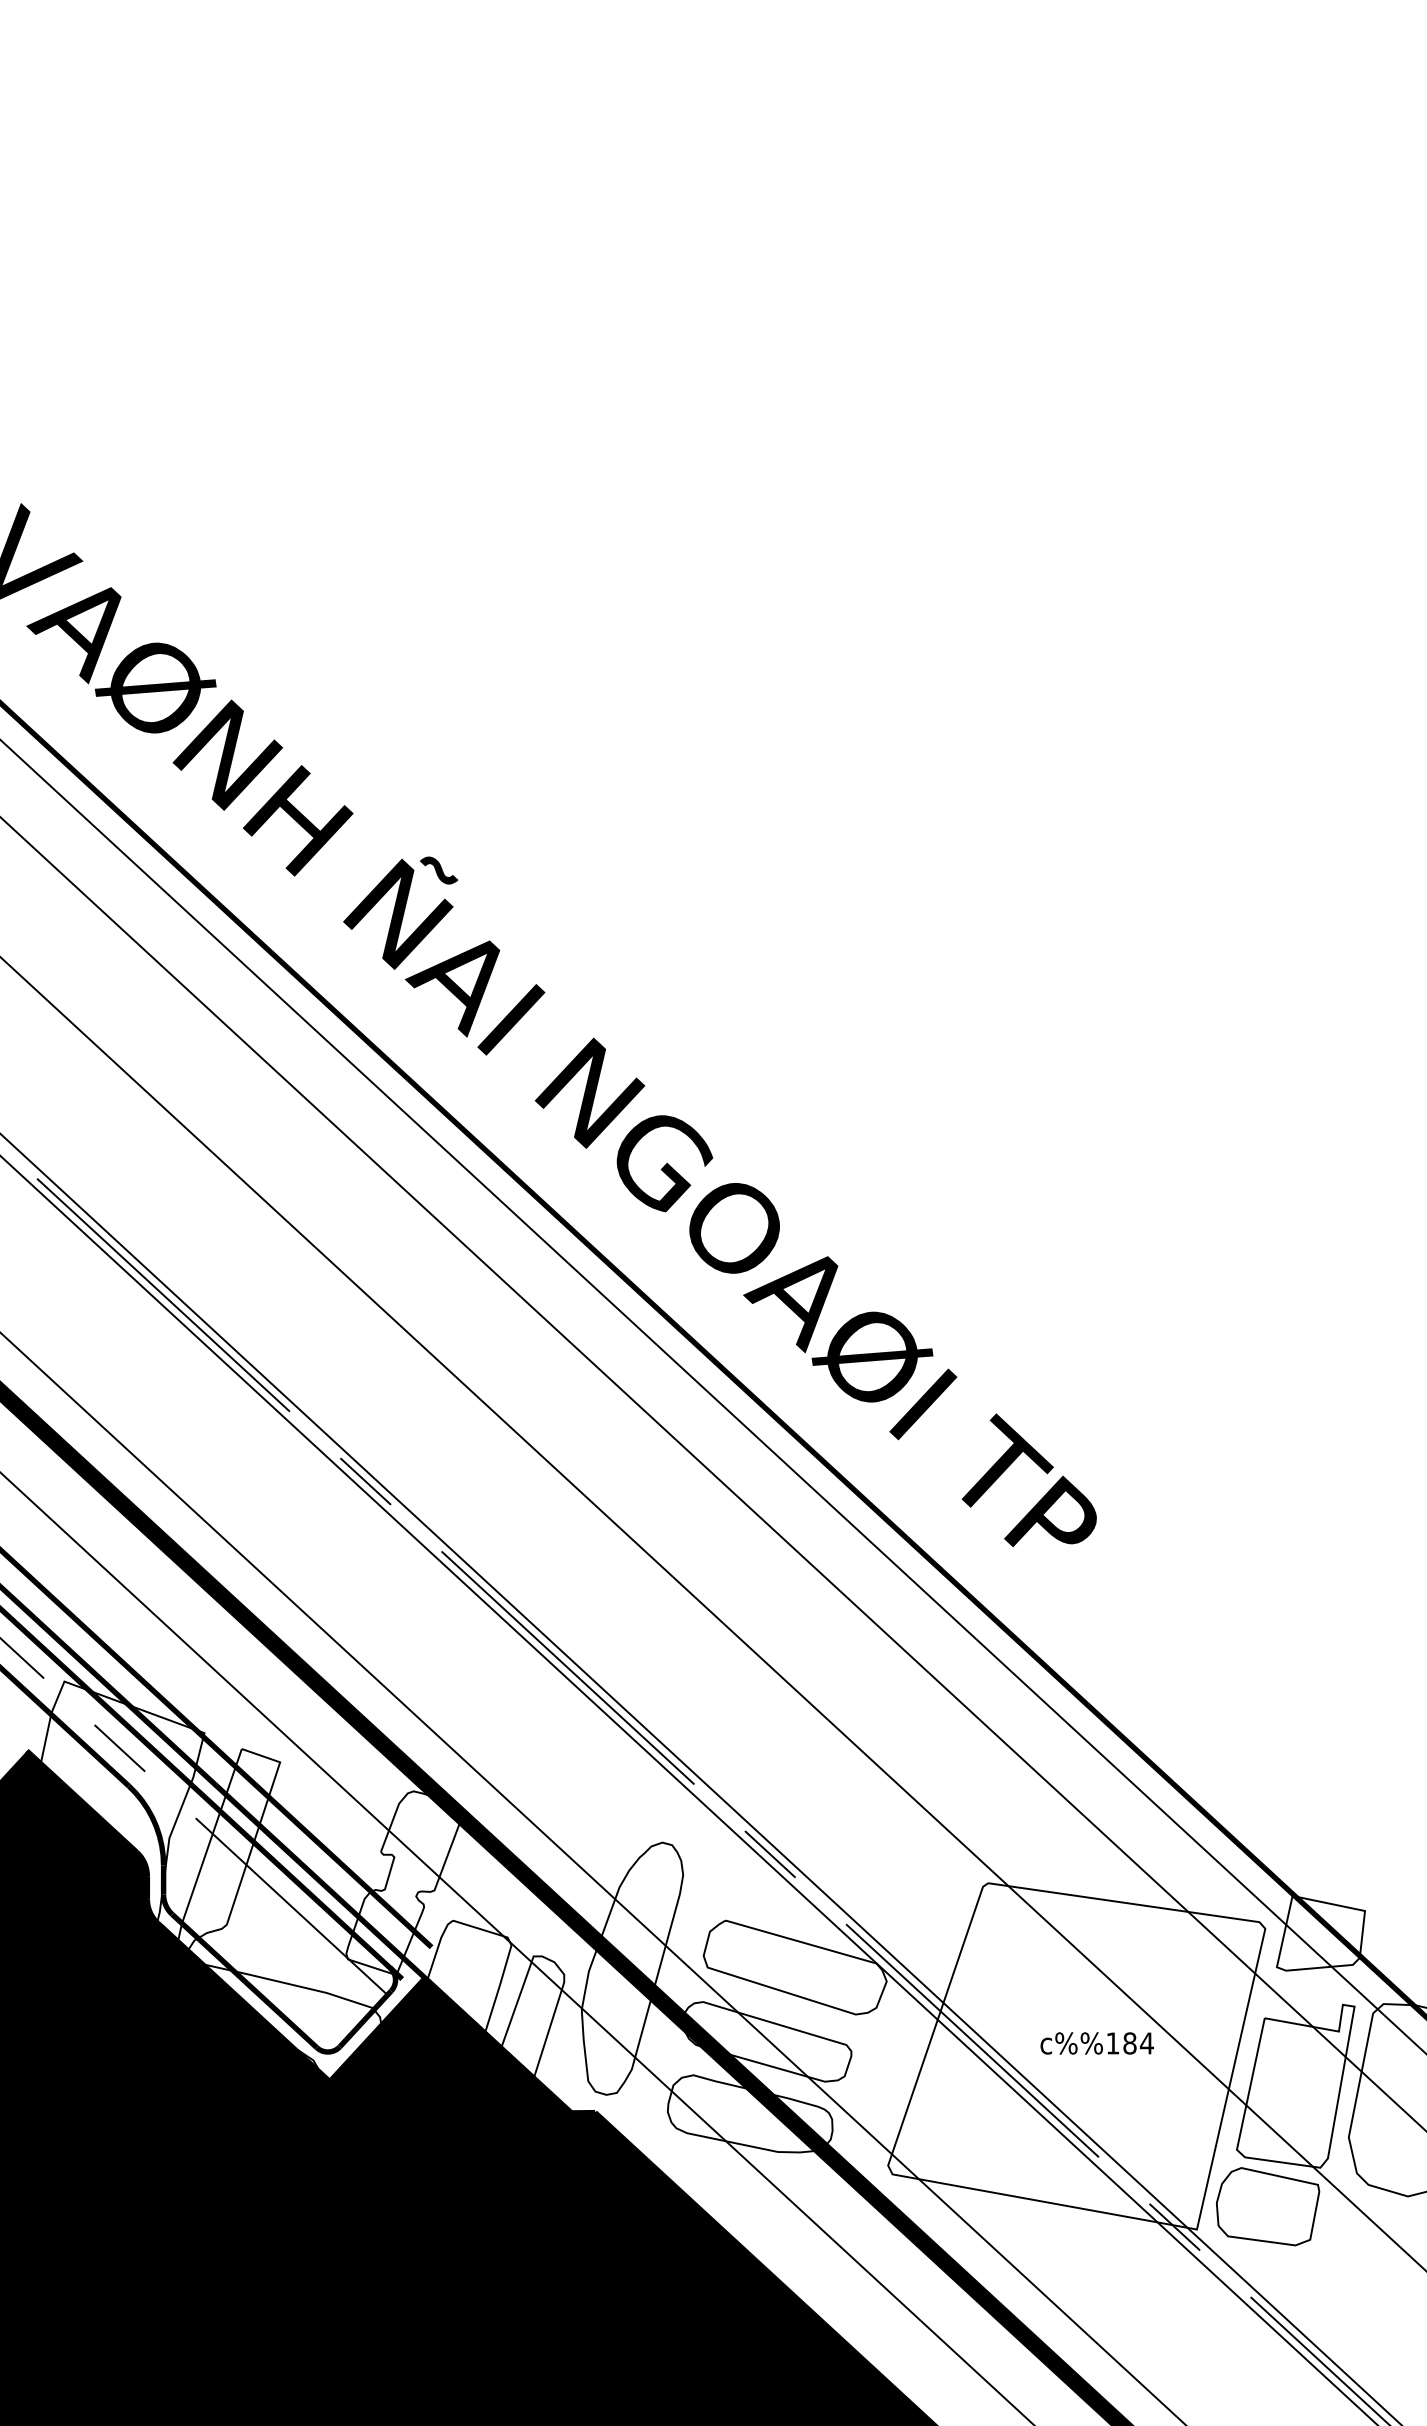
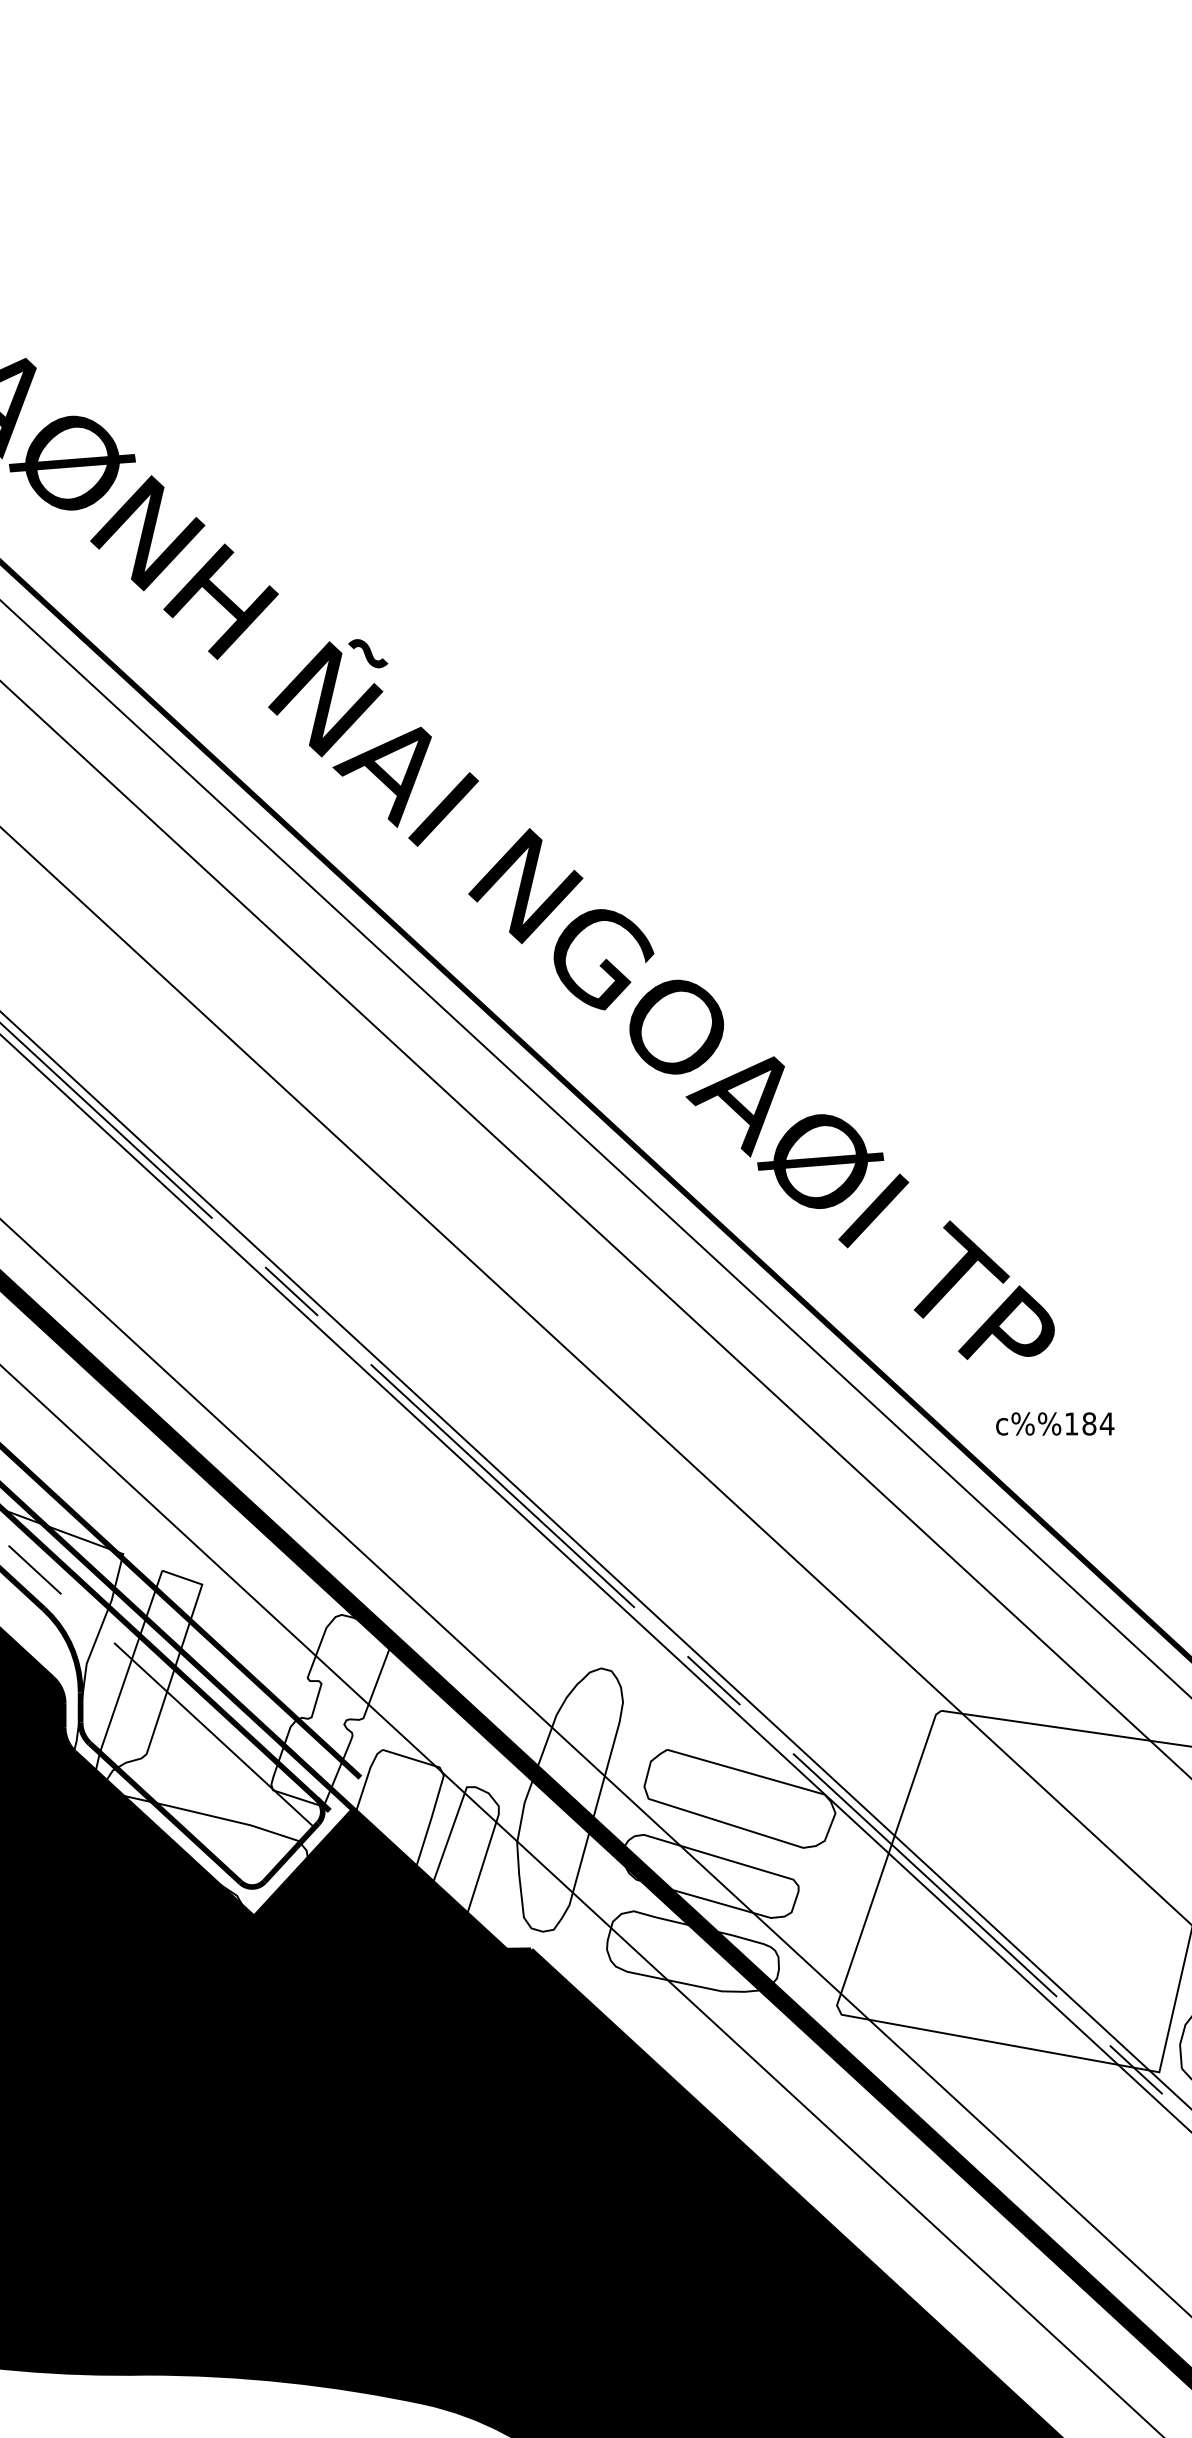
text: (1096, 2043) -> (1054, 1424), moved

